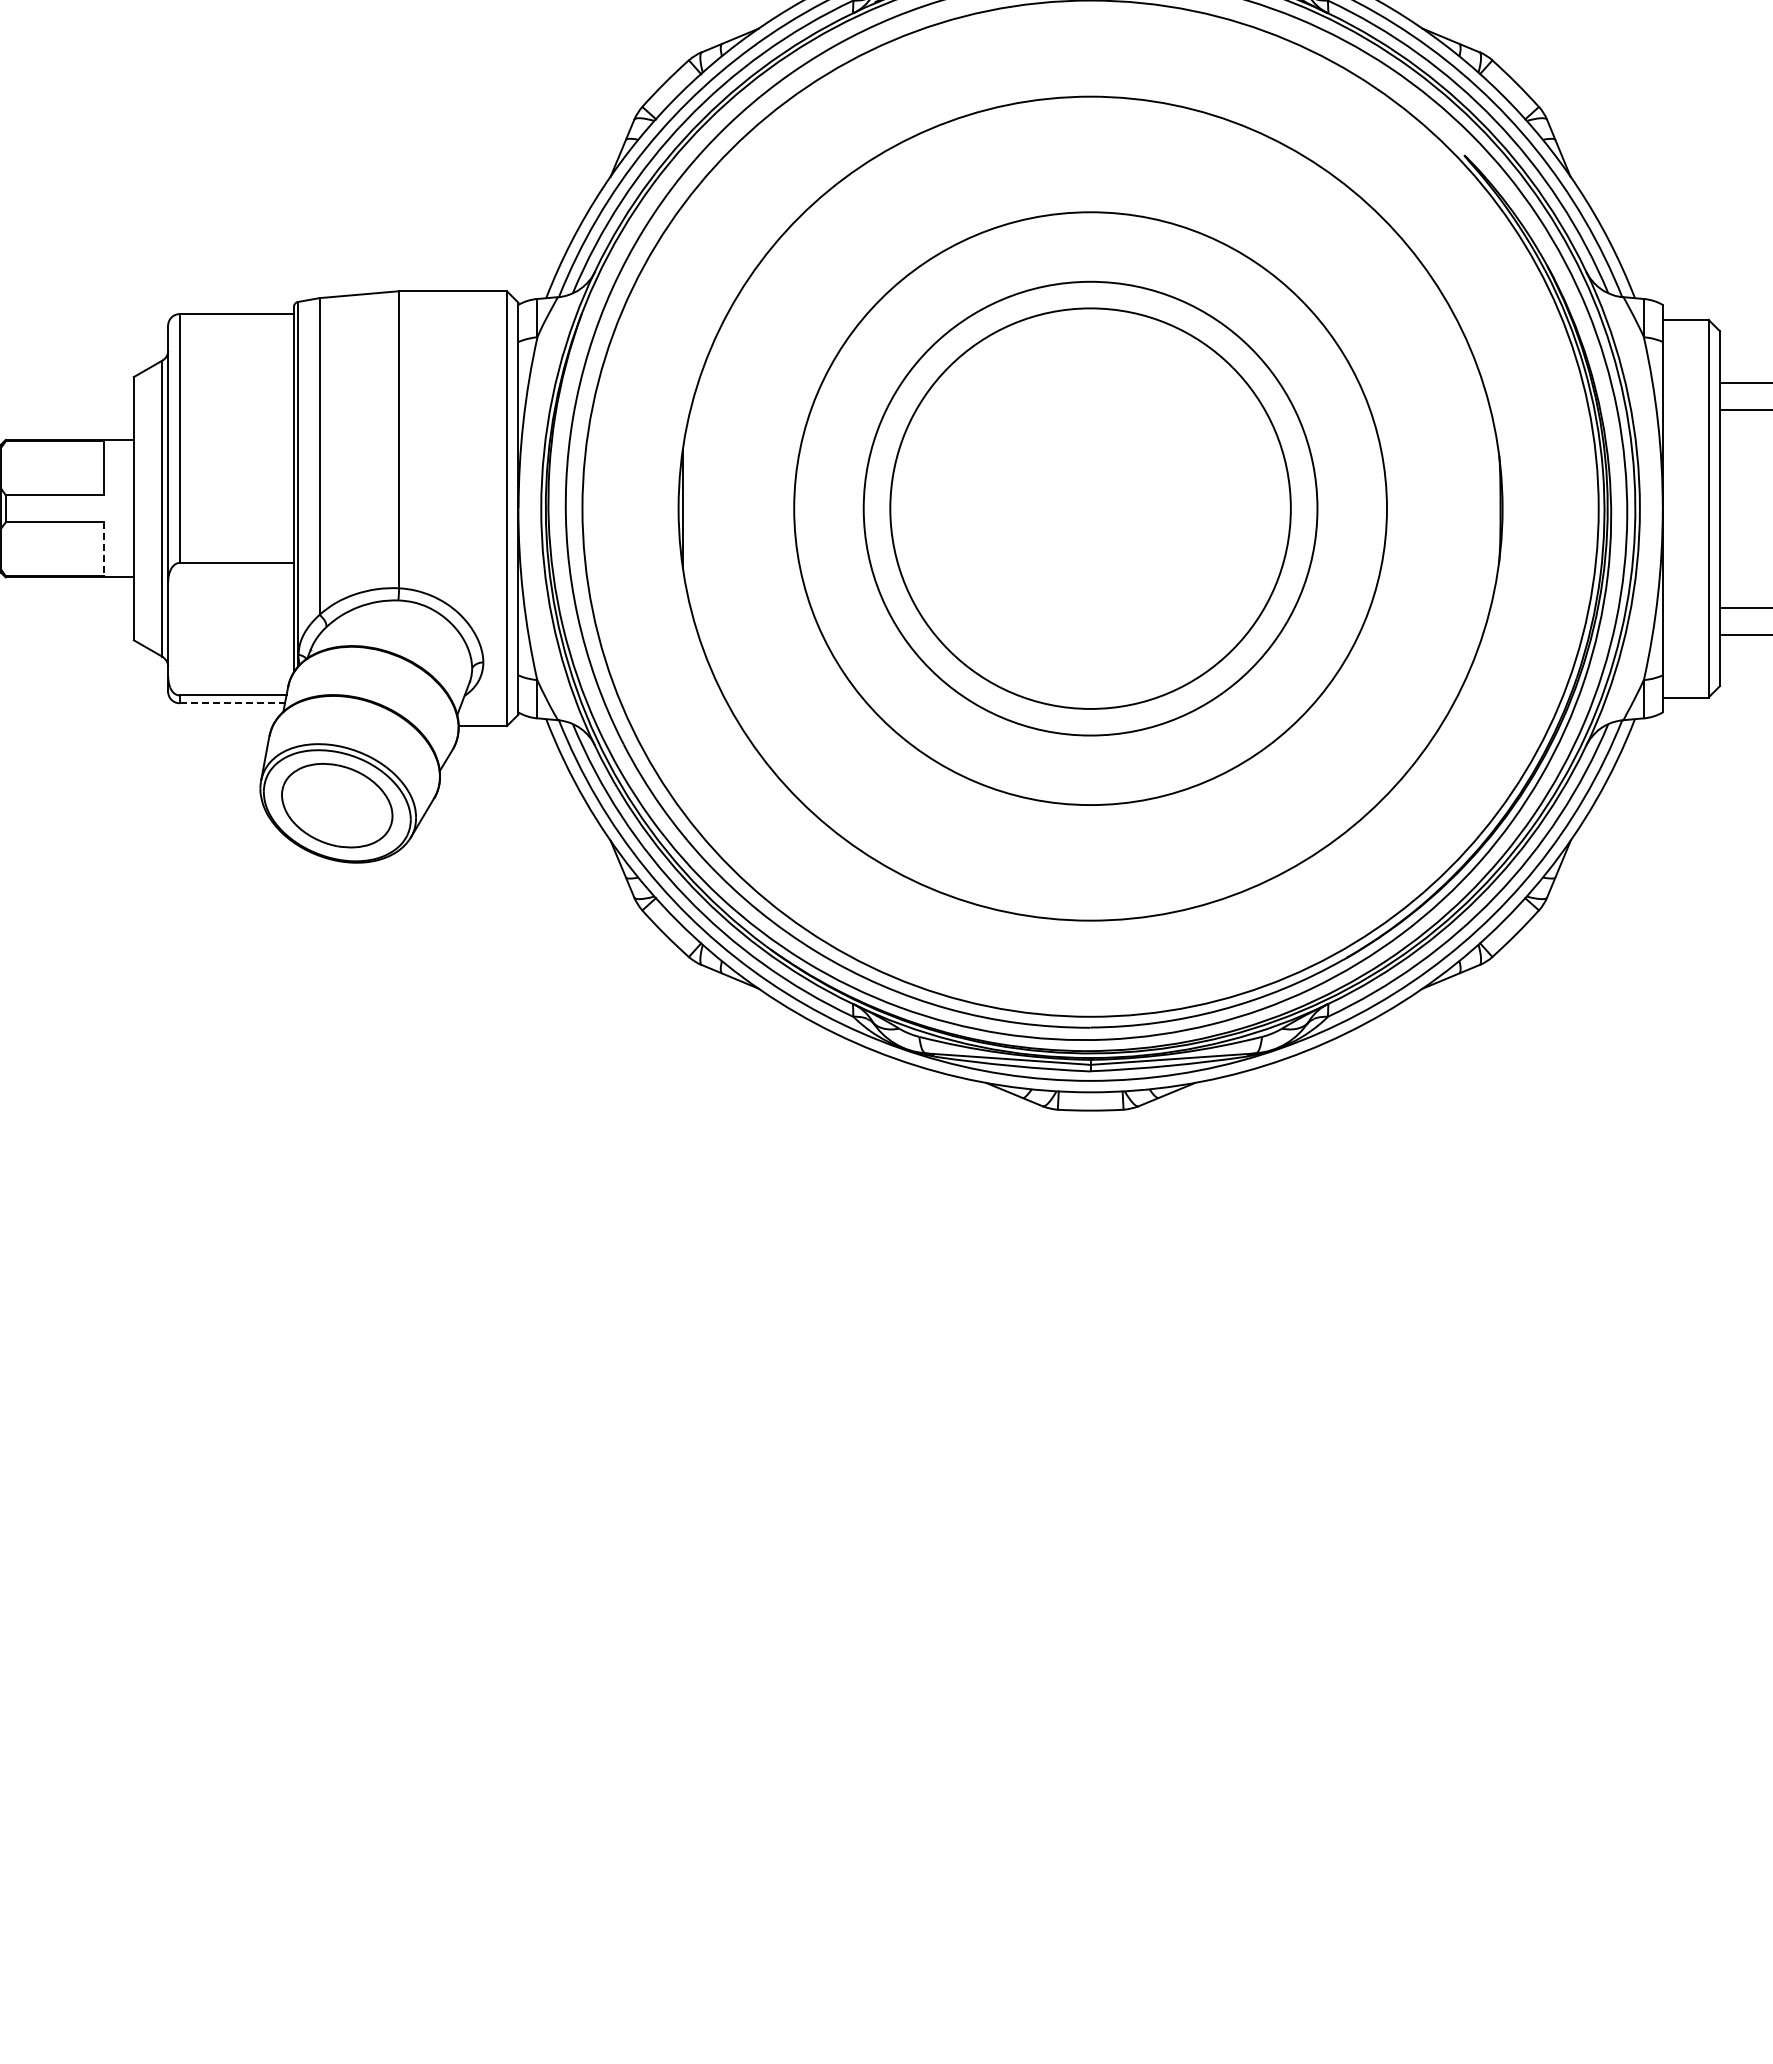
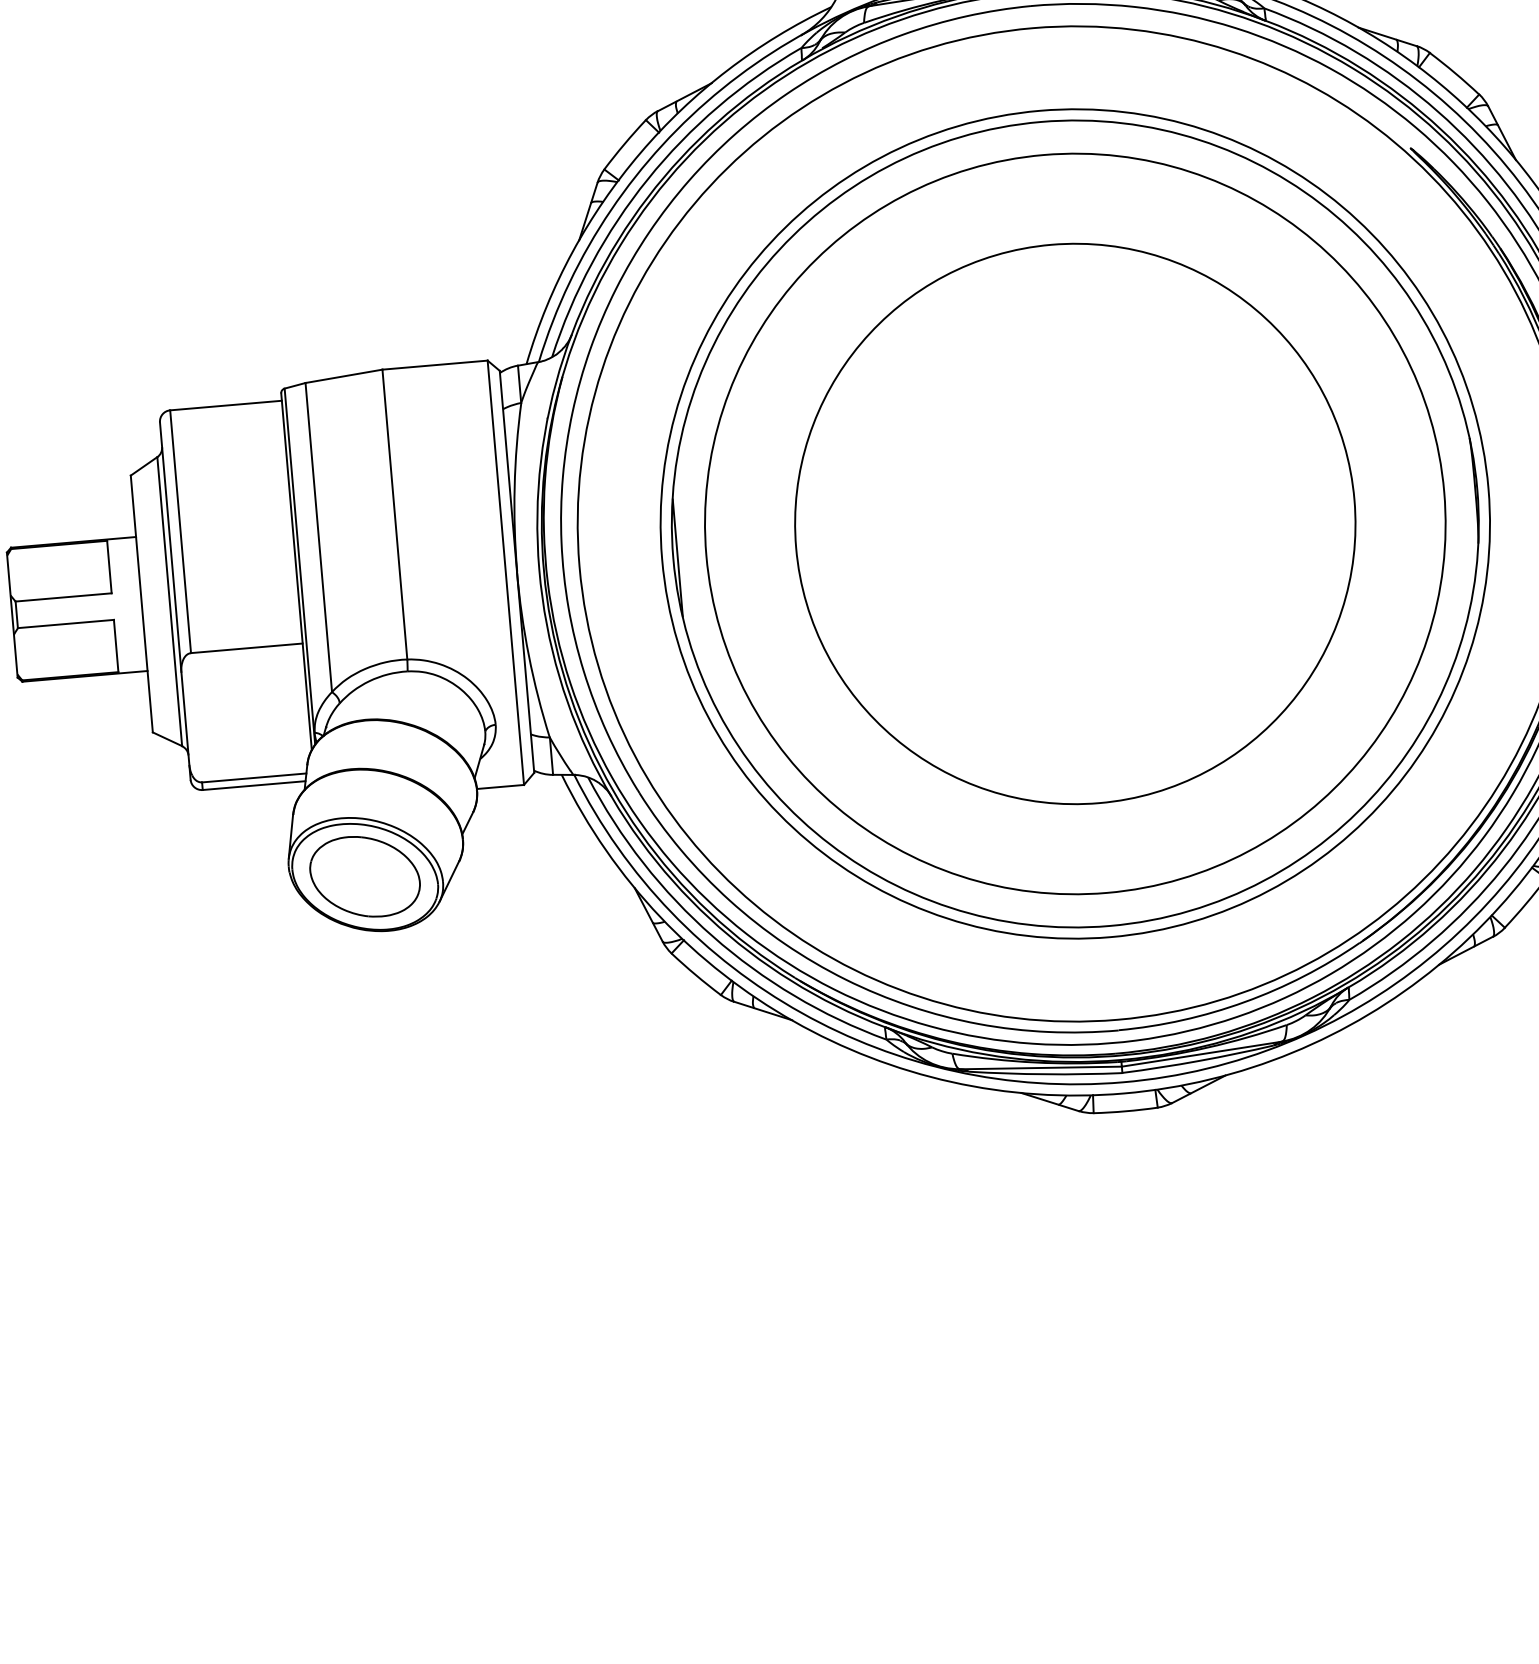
circle: (1090, 508) -> (1075, 523), size x1.43
circle: (1090, 508) -> (1075, 523), size x1.43
circle: (1090, 508) -> (1075, 523), size x1.67
line: (104, 549) -> (116, 646), dashed -> solid
line: (232, 703) -> (254, 785), dashed -> solid

